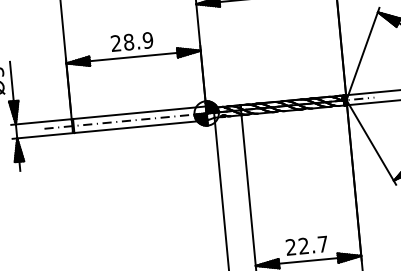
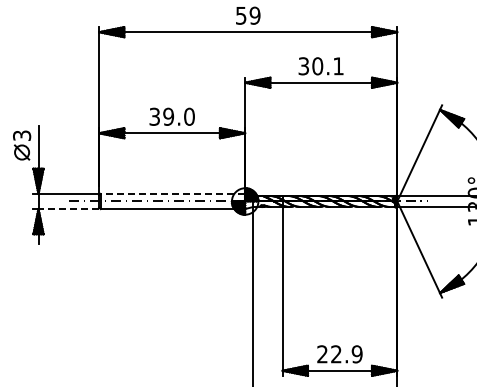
text: (131, 41) -> (171, 116), 28.9 -> 39.0
line: (139, 112) -> (172, 193), solid -> dashed
line: (44, 136) -> (68, 209), solid -> dashed
text: (322, 244) -> (356, 354), 22.7 -> 22.9

